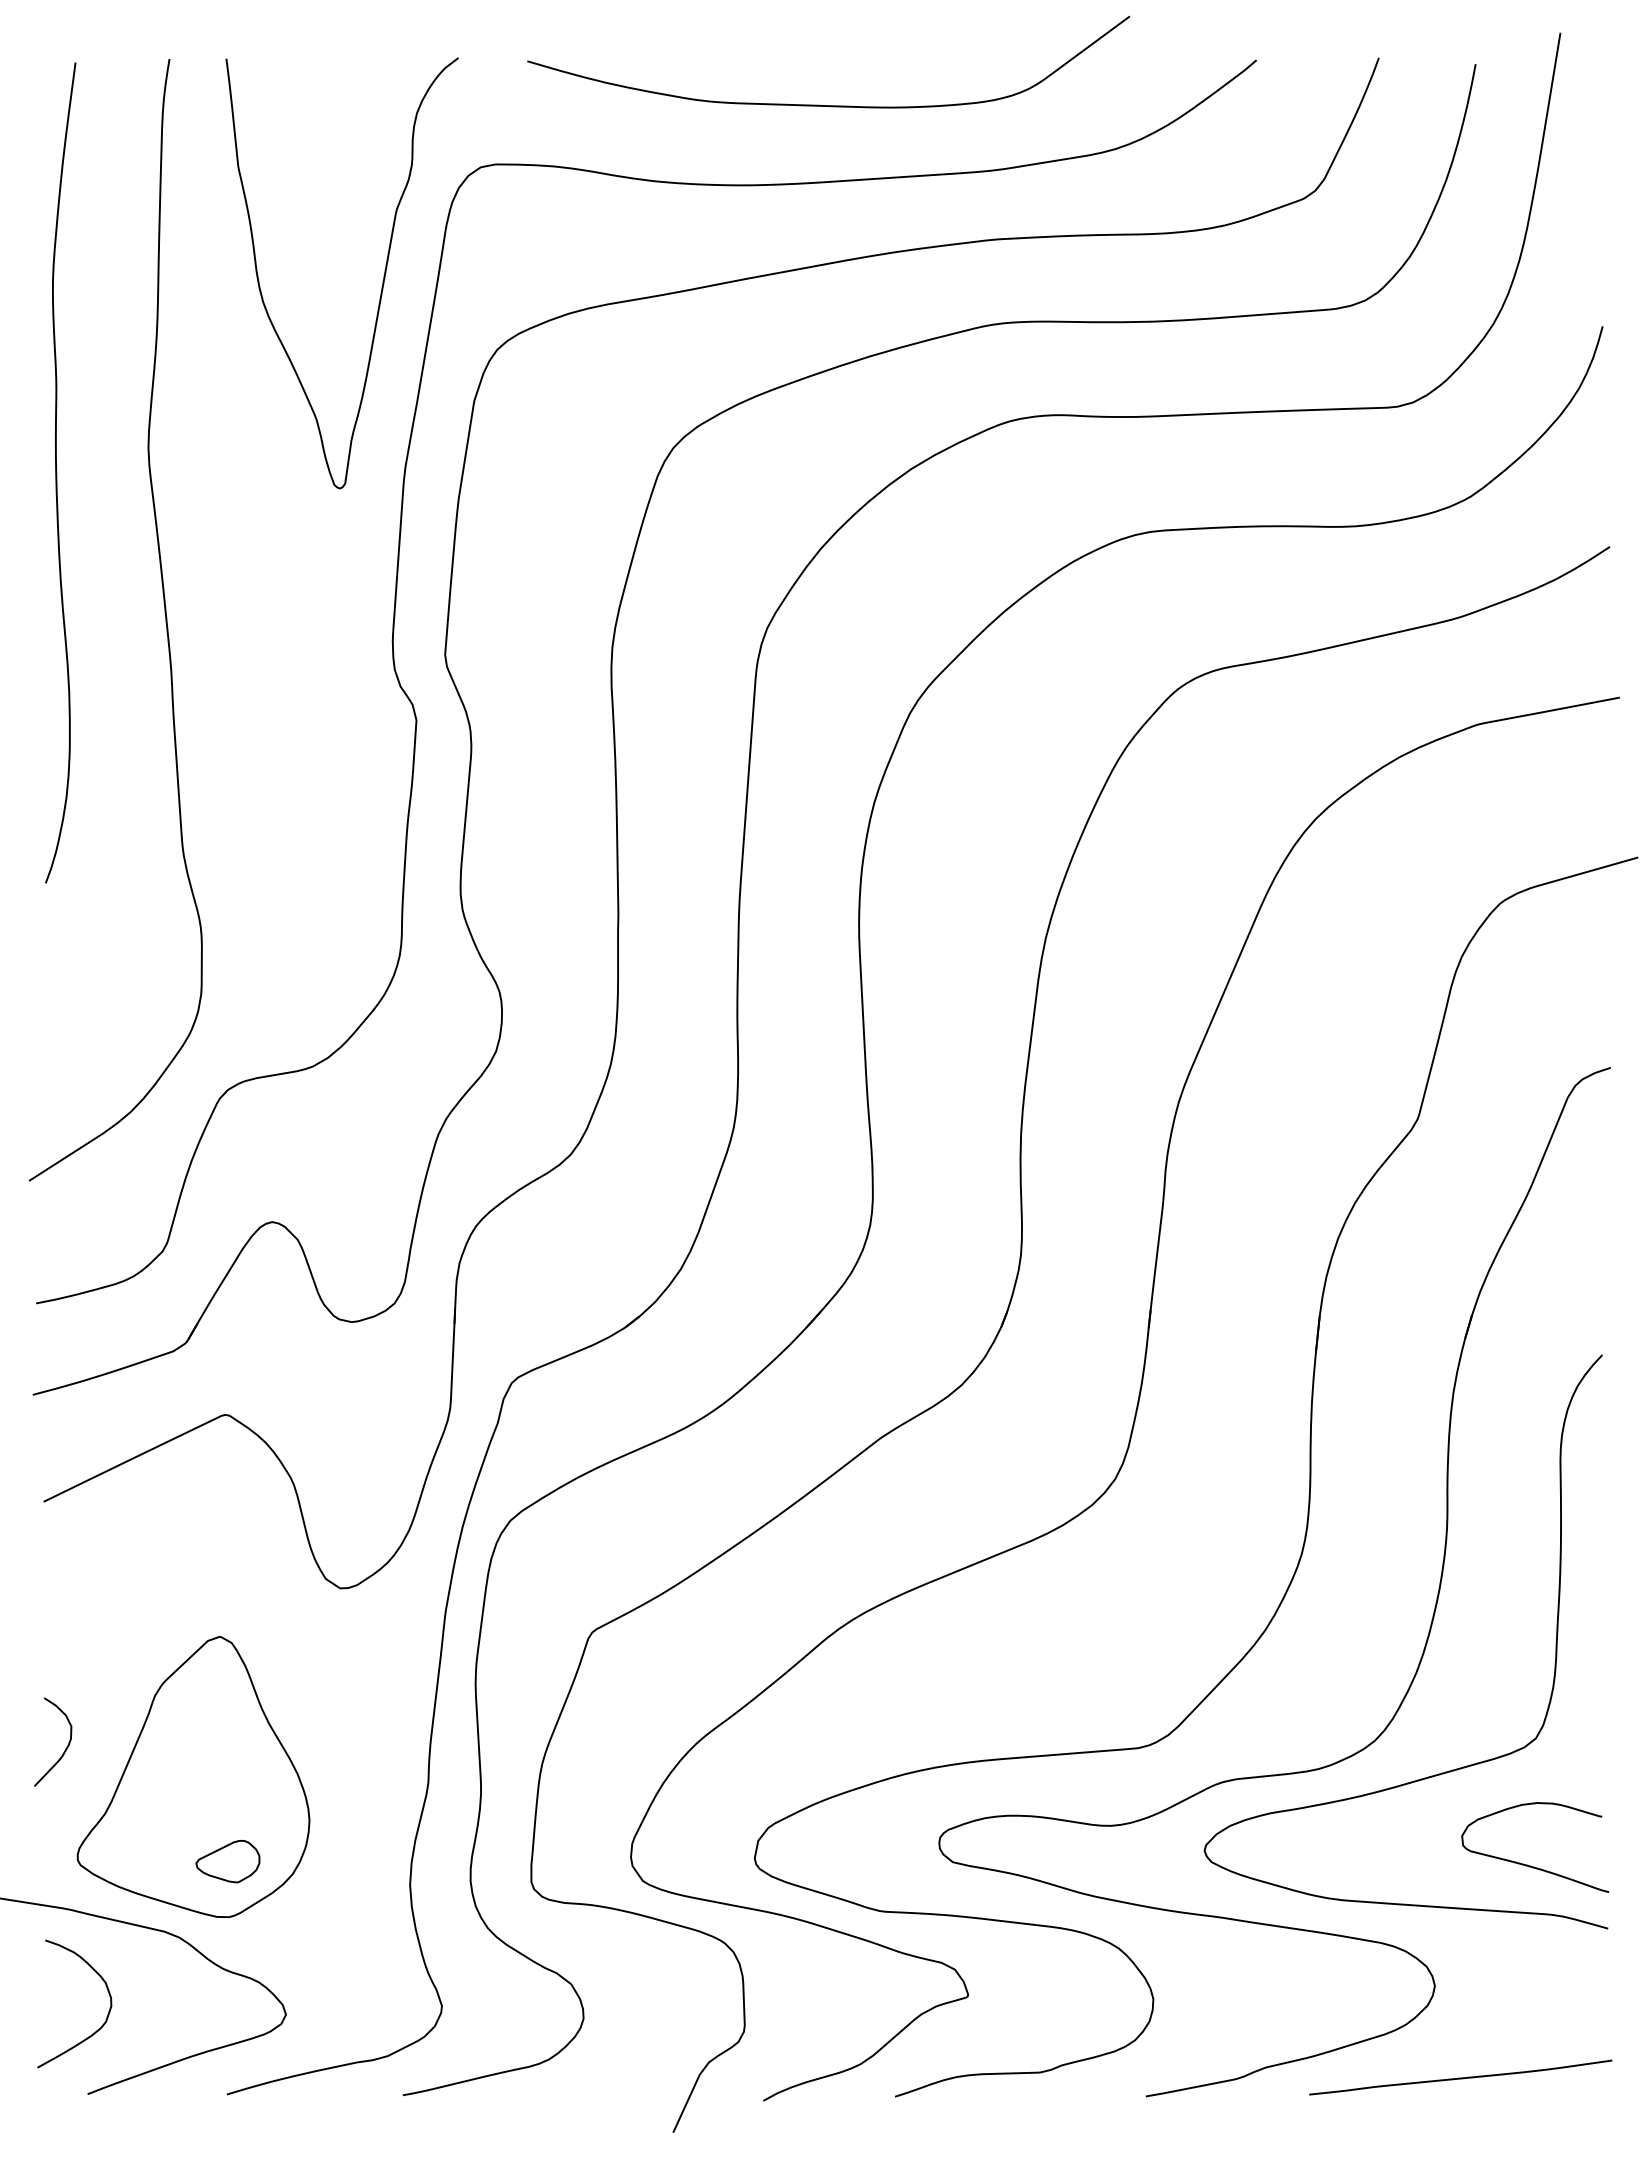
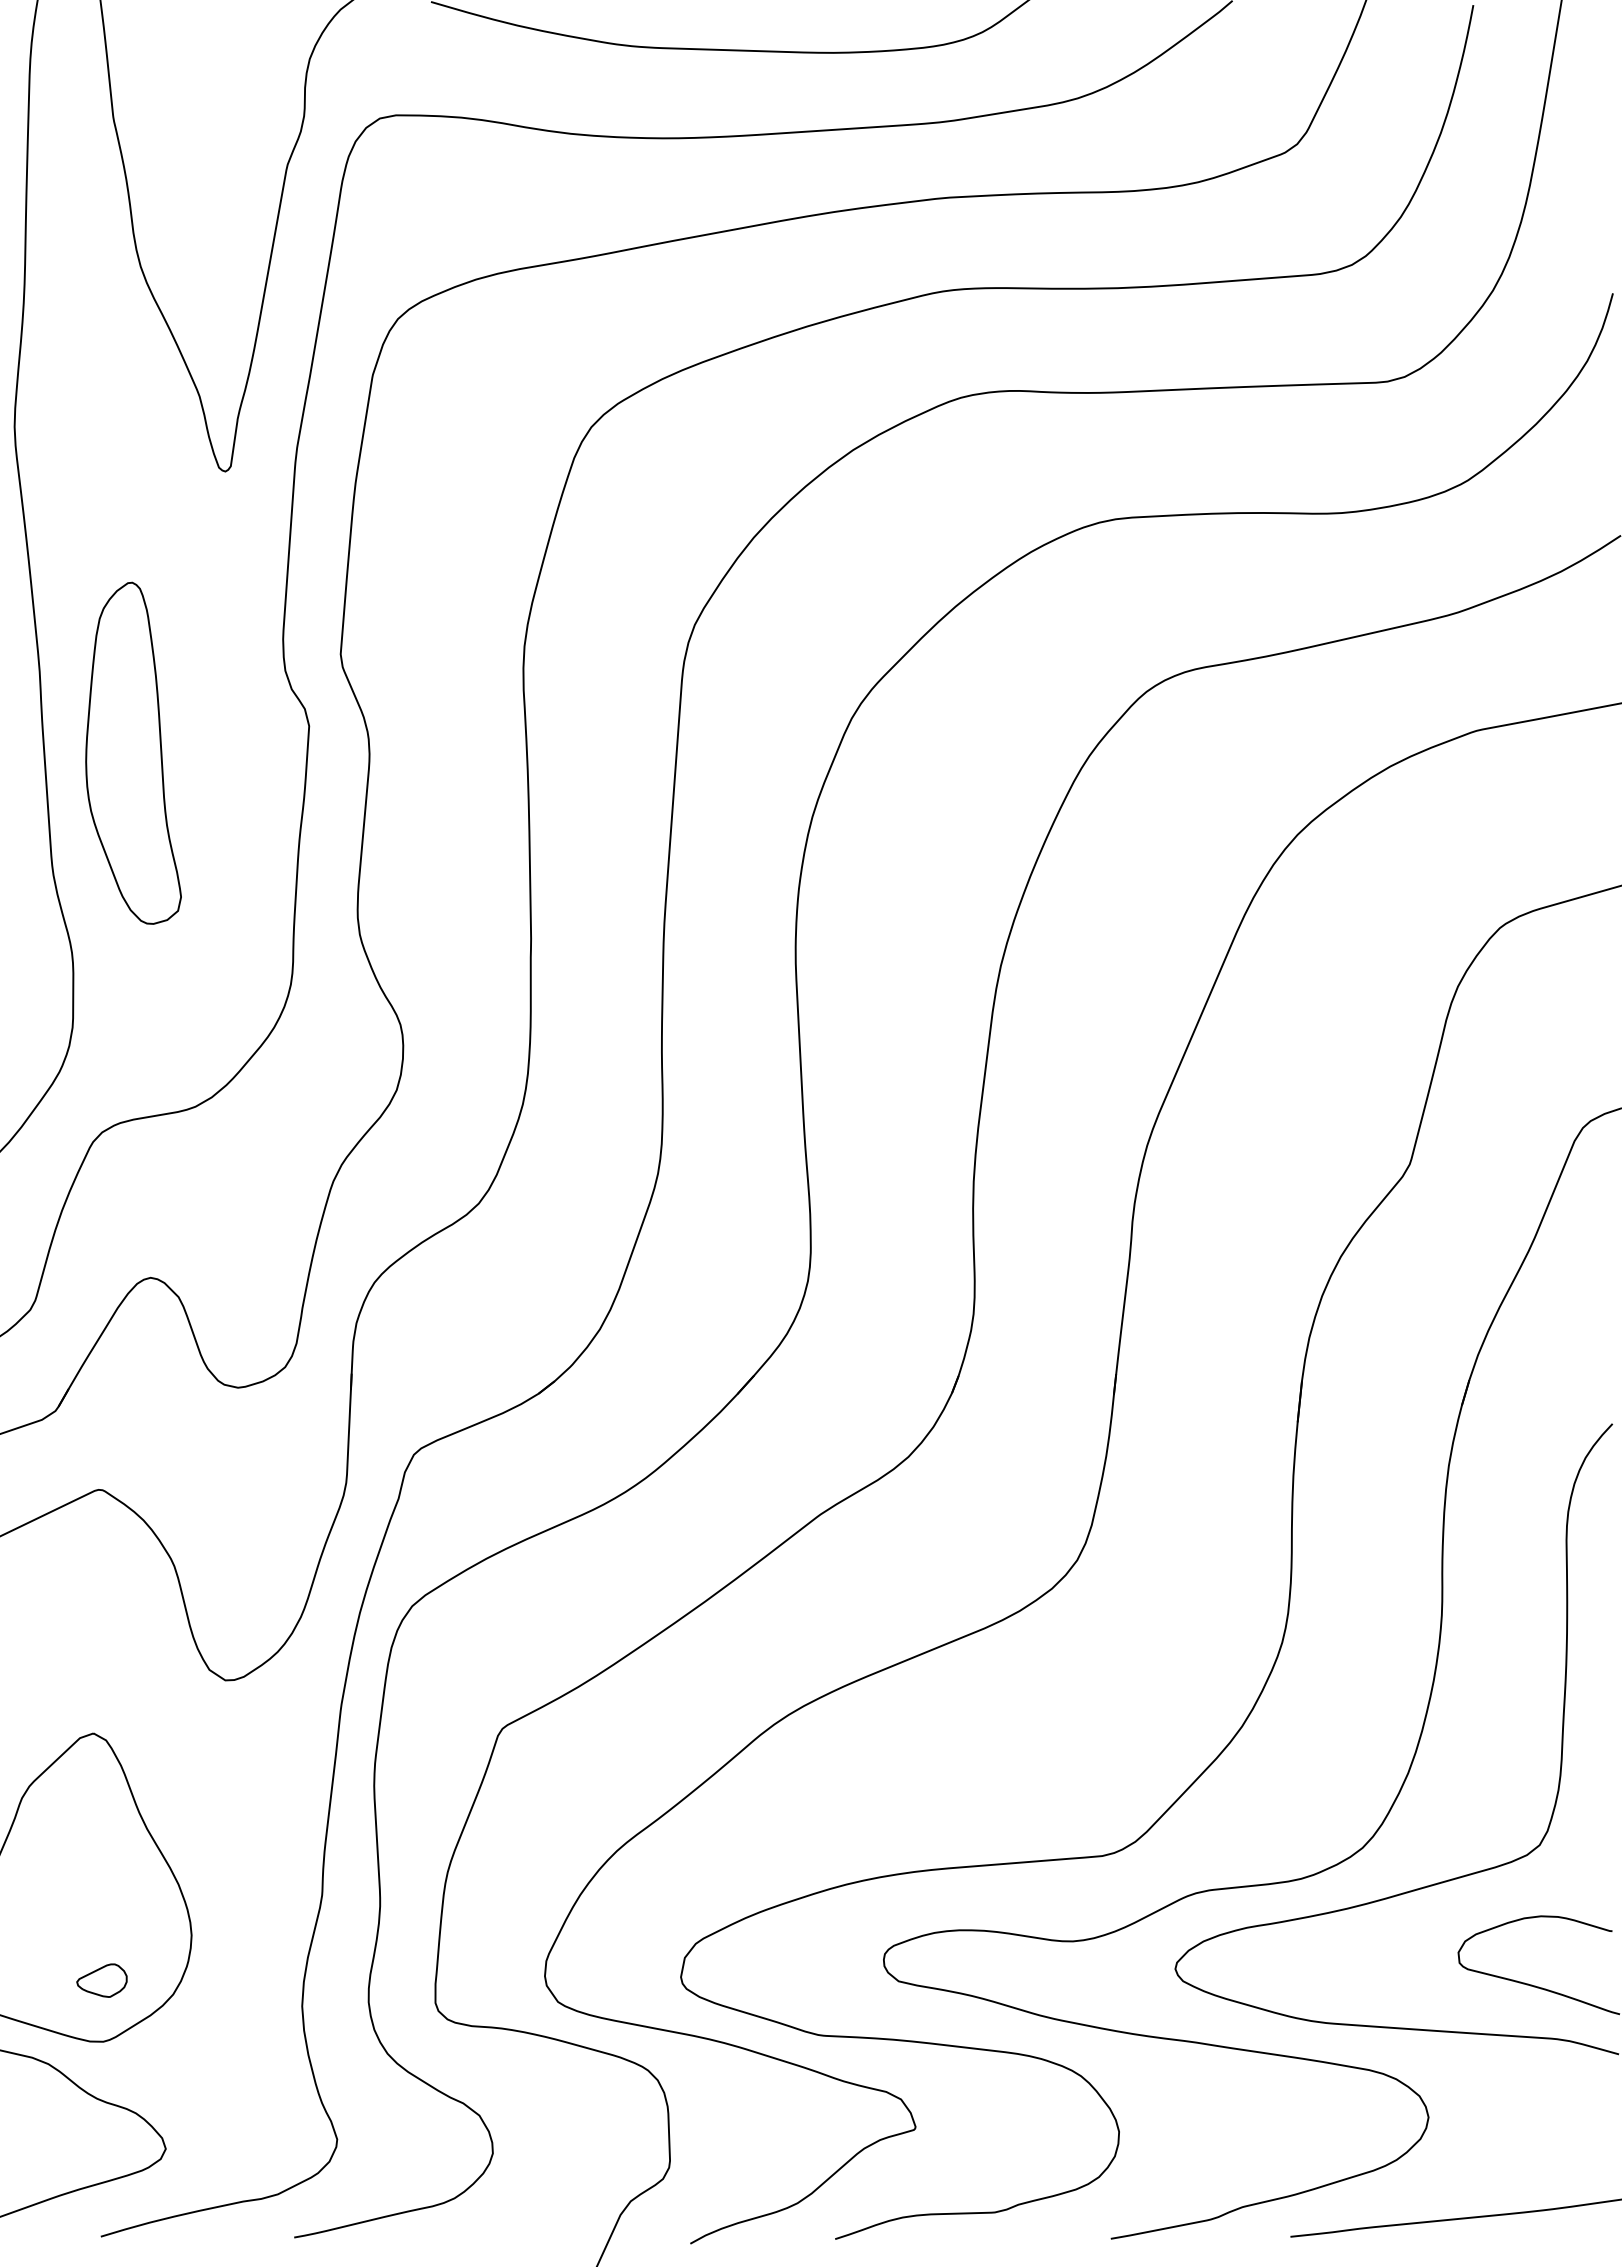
part: (256, 744) -> (133, 752), added
part: (227, 1861) -> (101, 1980), size x0.71

